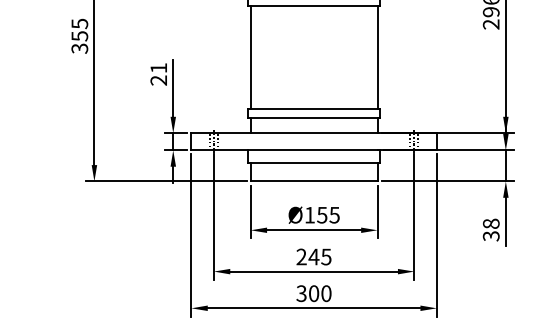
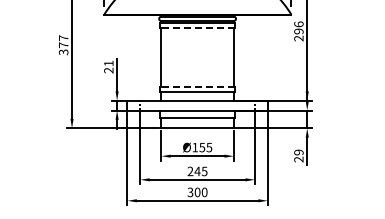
line: (313, 5) -> (197, 27), solid -> dashed
text: (79, 29) -> (63, 41), 355 -> 377
line: (313, 110) -> (197, 87), solid -> dashed
text: (490, 229) -> (298, 155), 38 -> 29

